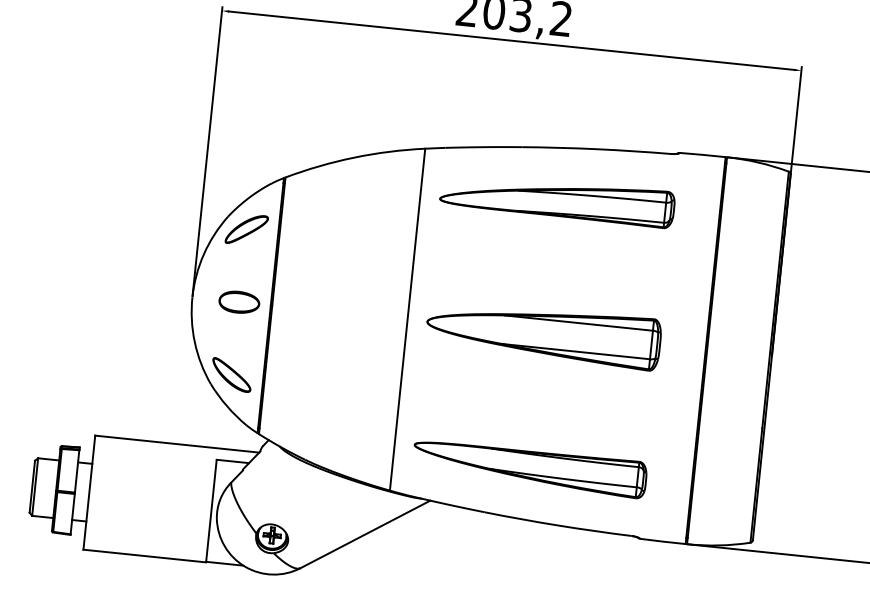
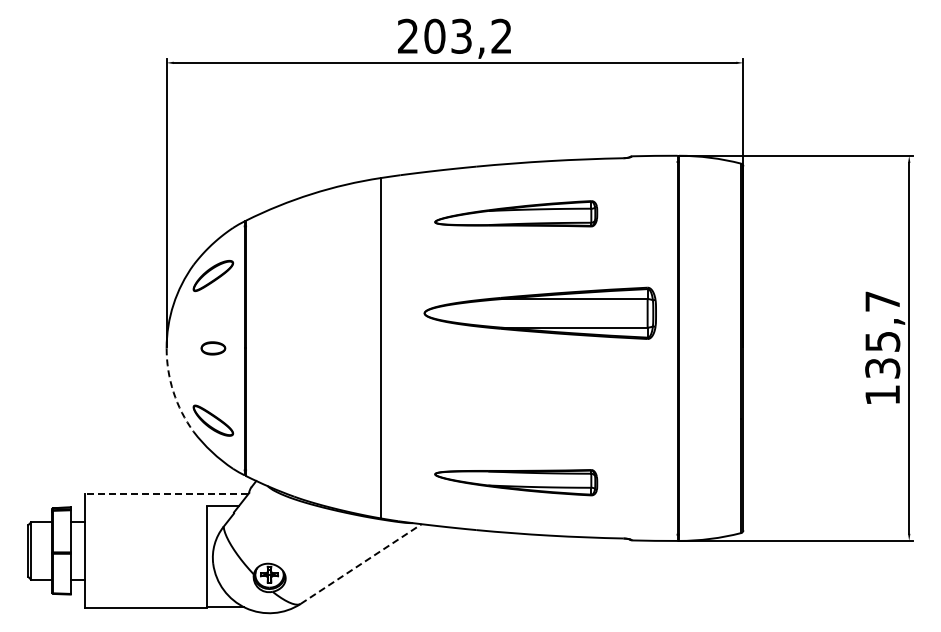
part: (556, 198) -> (515, 213), size x0.7
part: (239, 302) -> (213, 348), size x0.6
part: (542, 332) -> (539, 312), moved
arc: (194, 342) -> (173, 392), solid -> dashed
line: (177, 444) -> (166, 494), solid -> dashed
part: (528, 468) -> (515, 482), size x0.7
line: (365, 533) -> (361, 563), solid -> dashed

